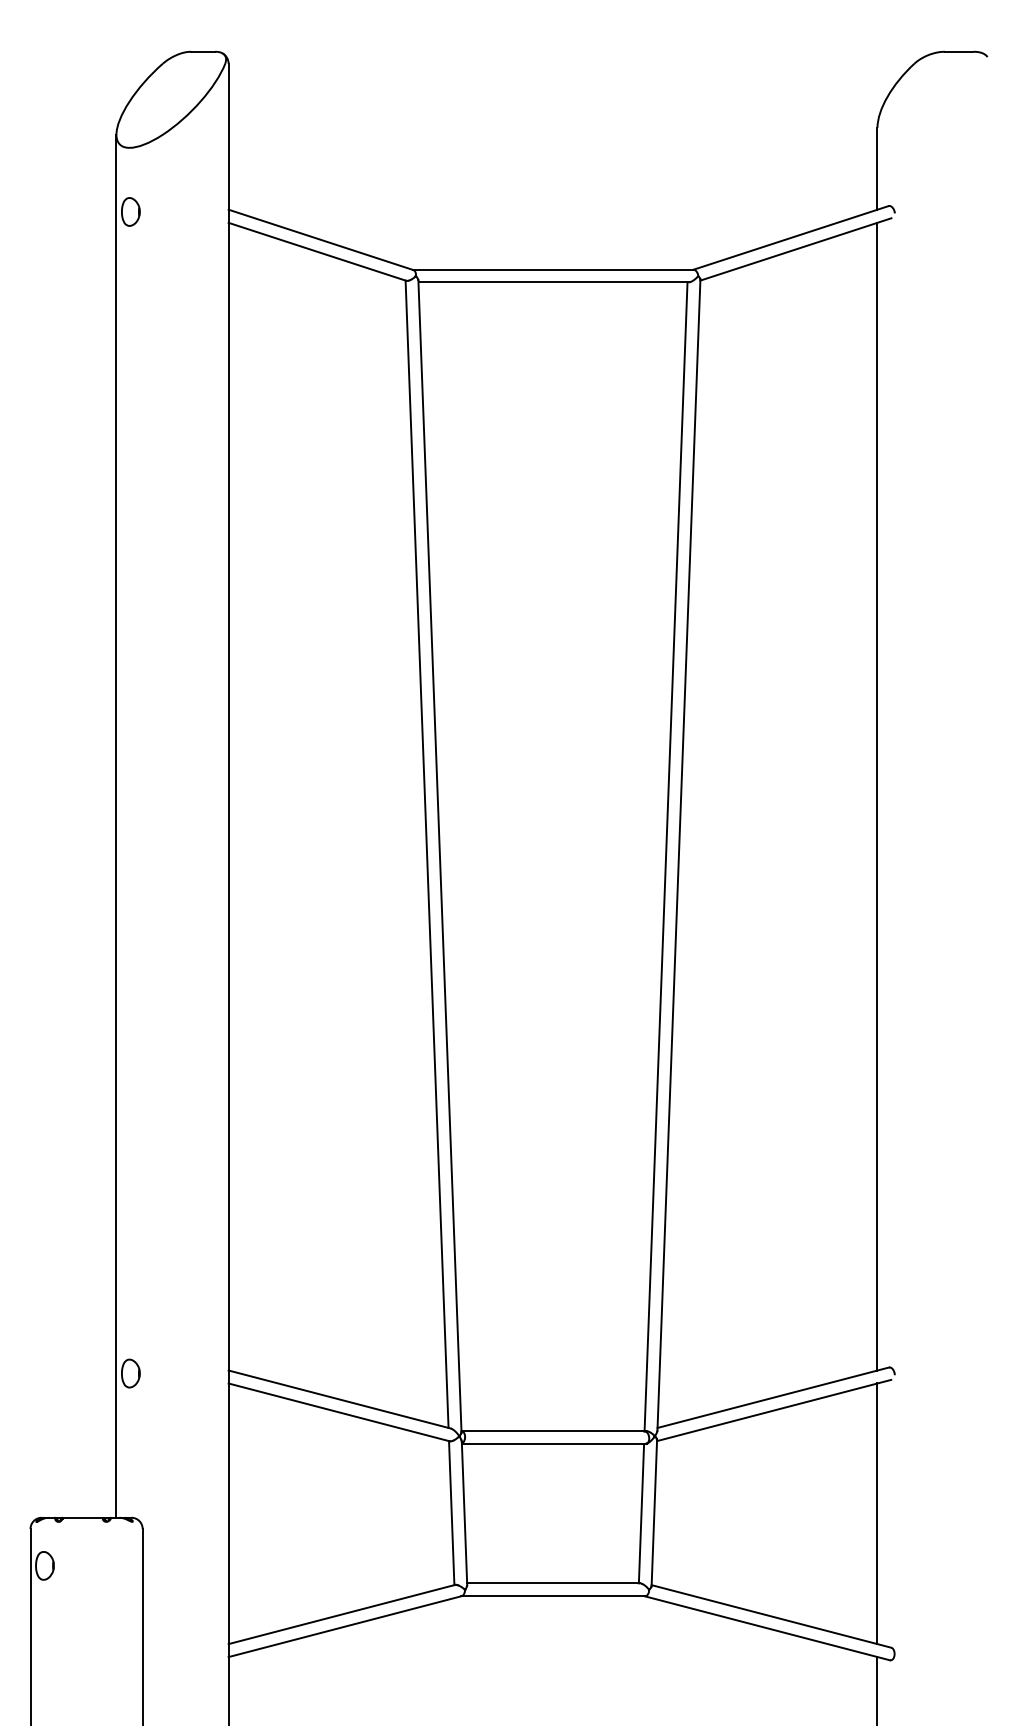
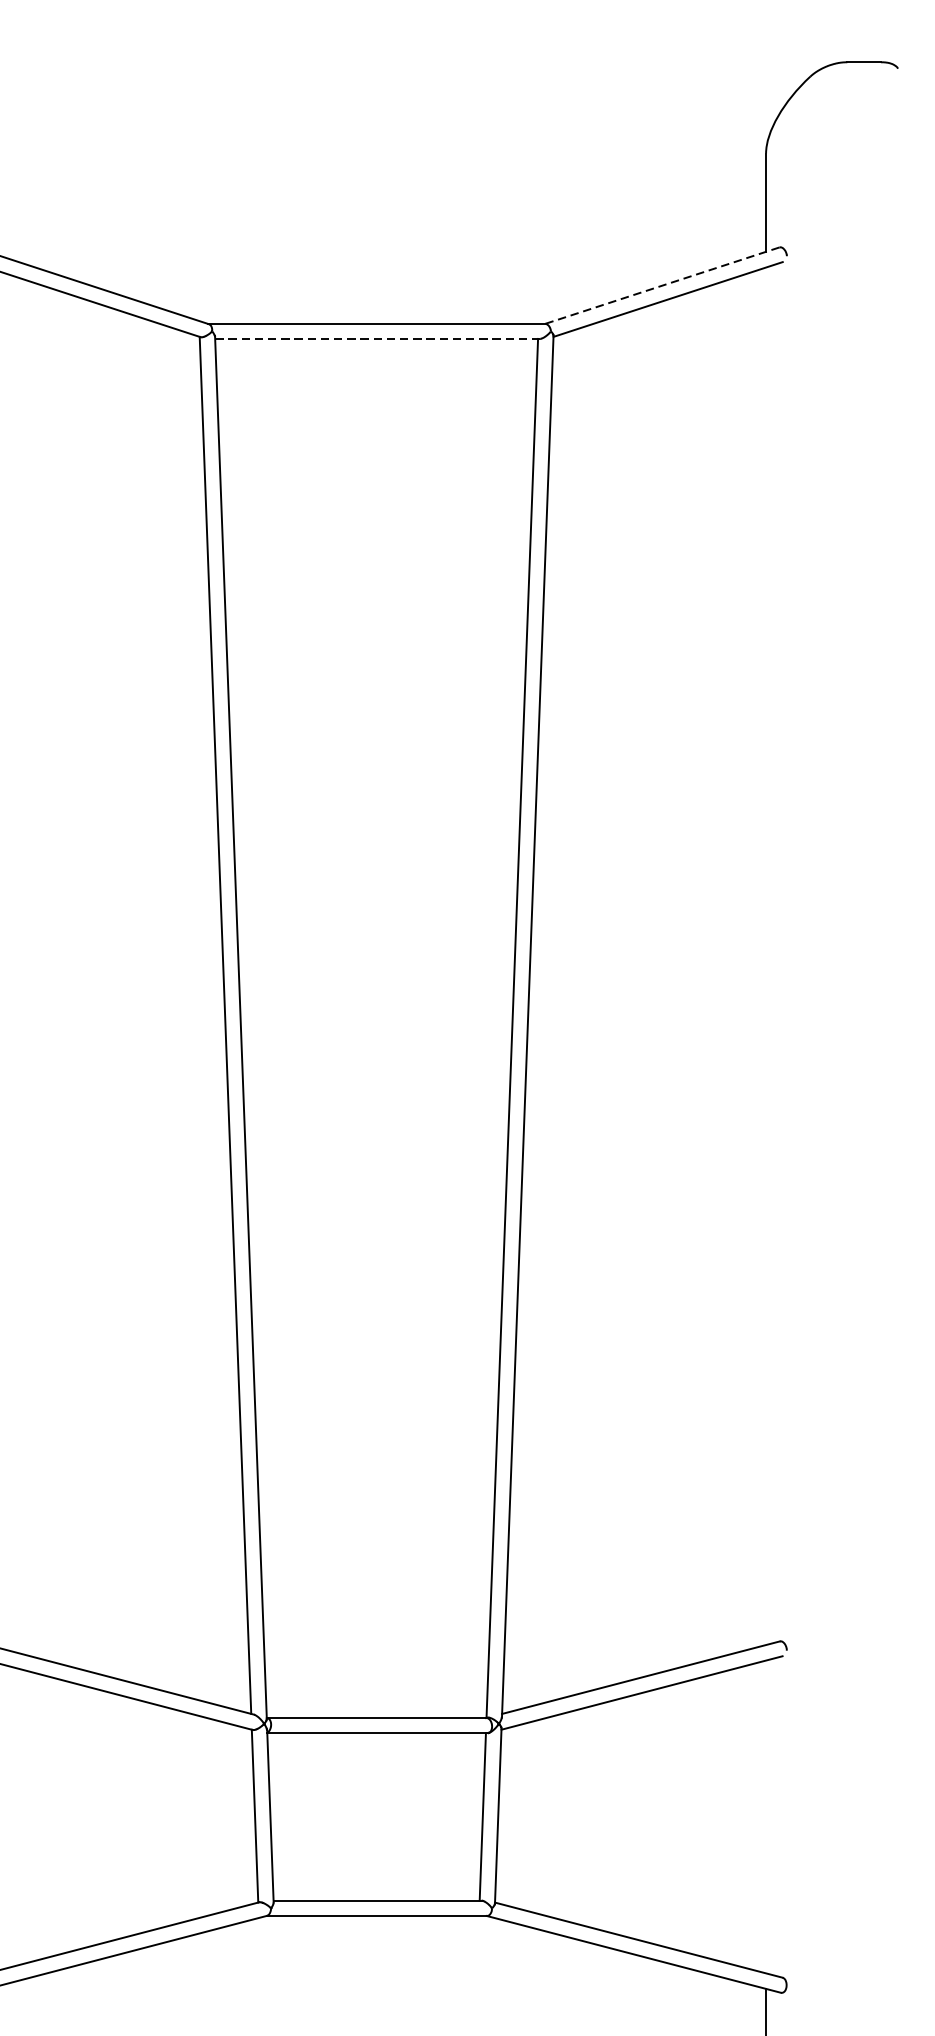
line: (790, 237) -> (661, 285), solid -> dashed
line: (554, 282) -> (378, 339), solid -> dashed
line: (877, 796) -> (766, 956), removed
line: (877, 1513) -> (766, 1816), removed

